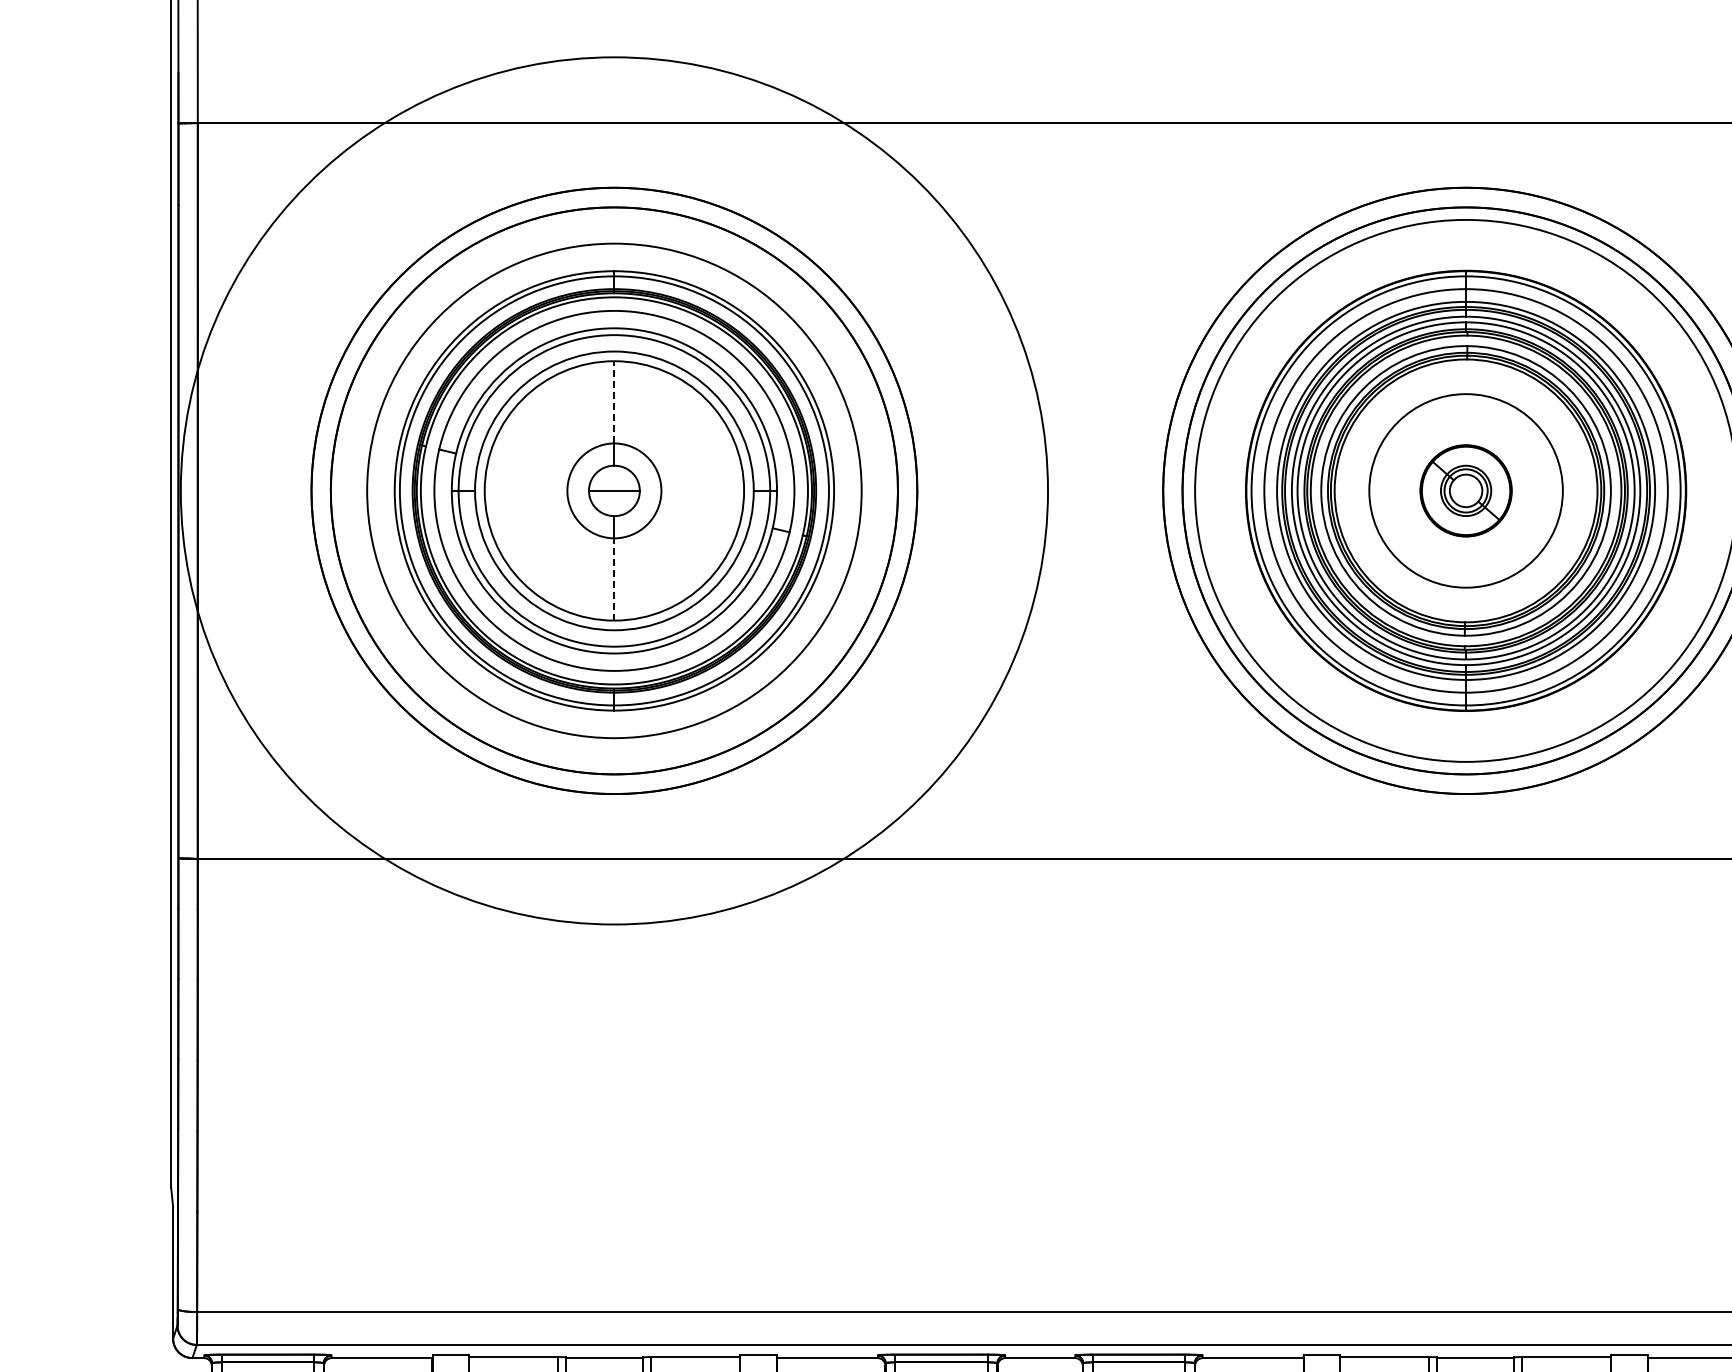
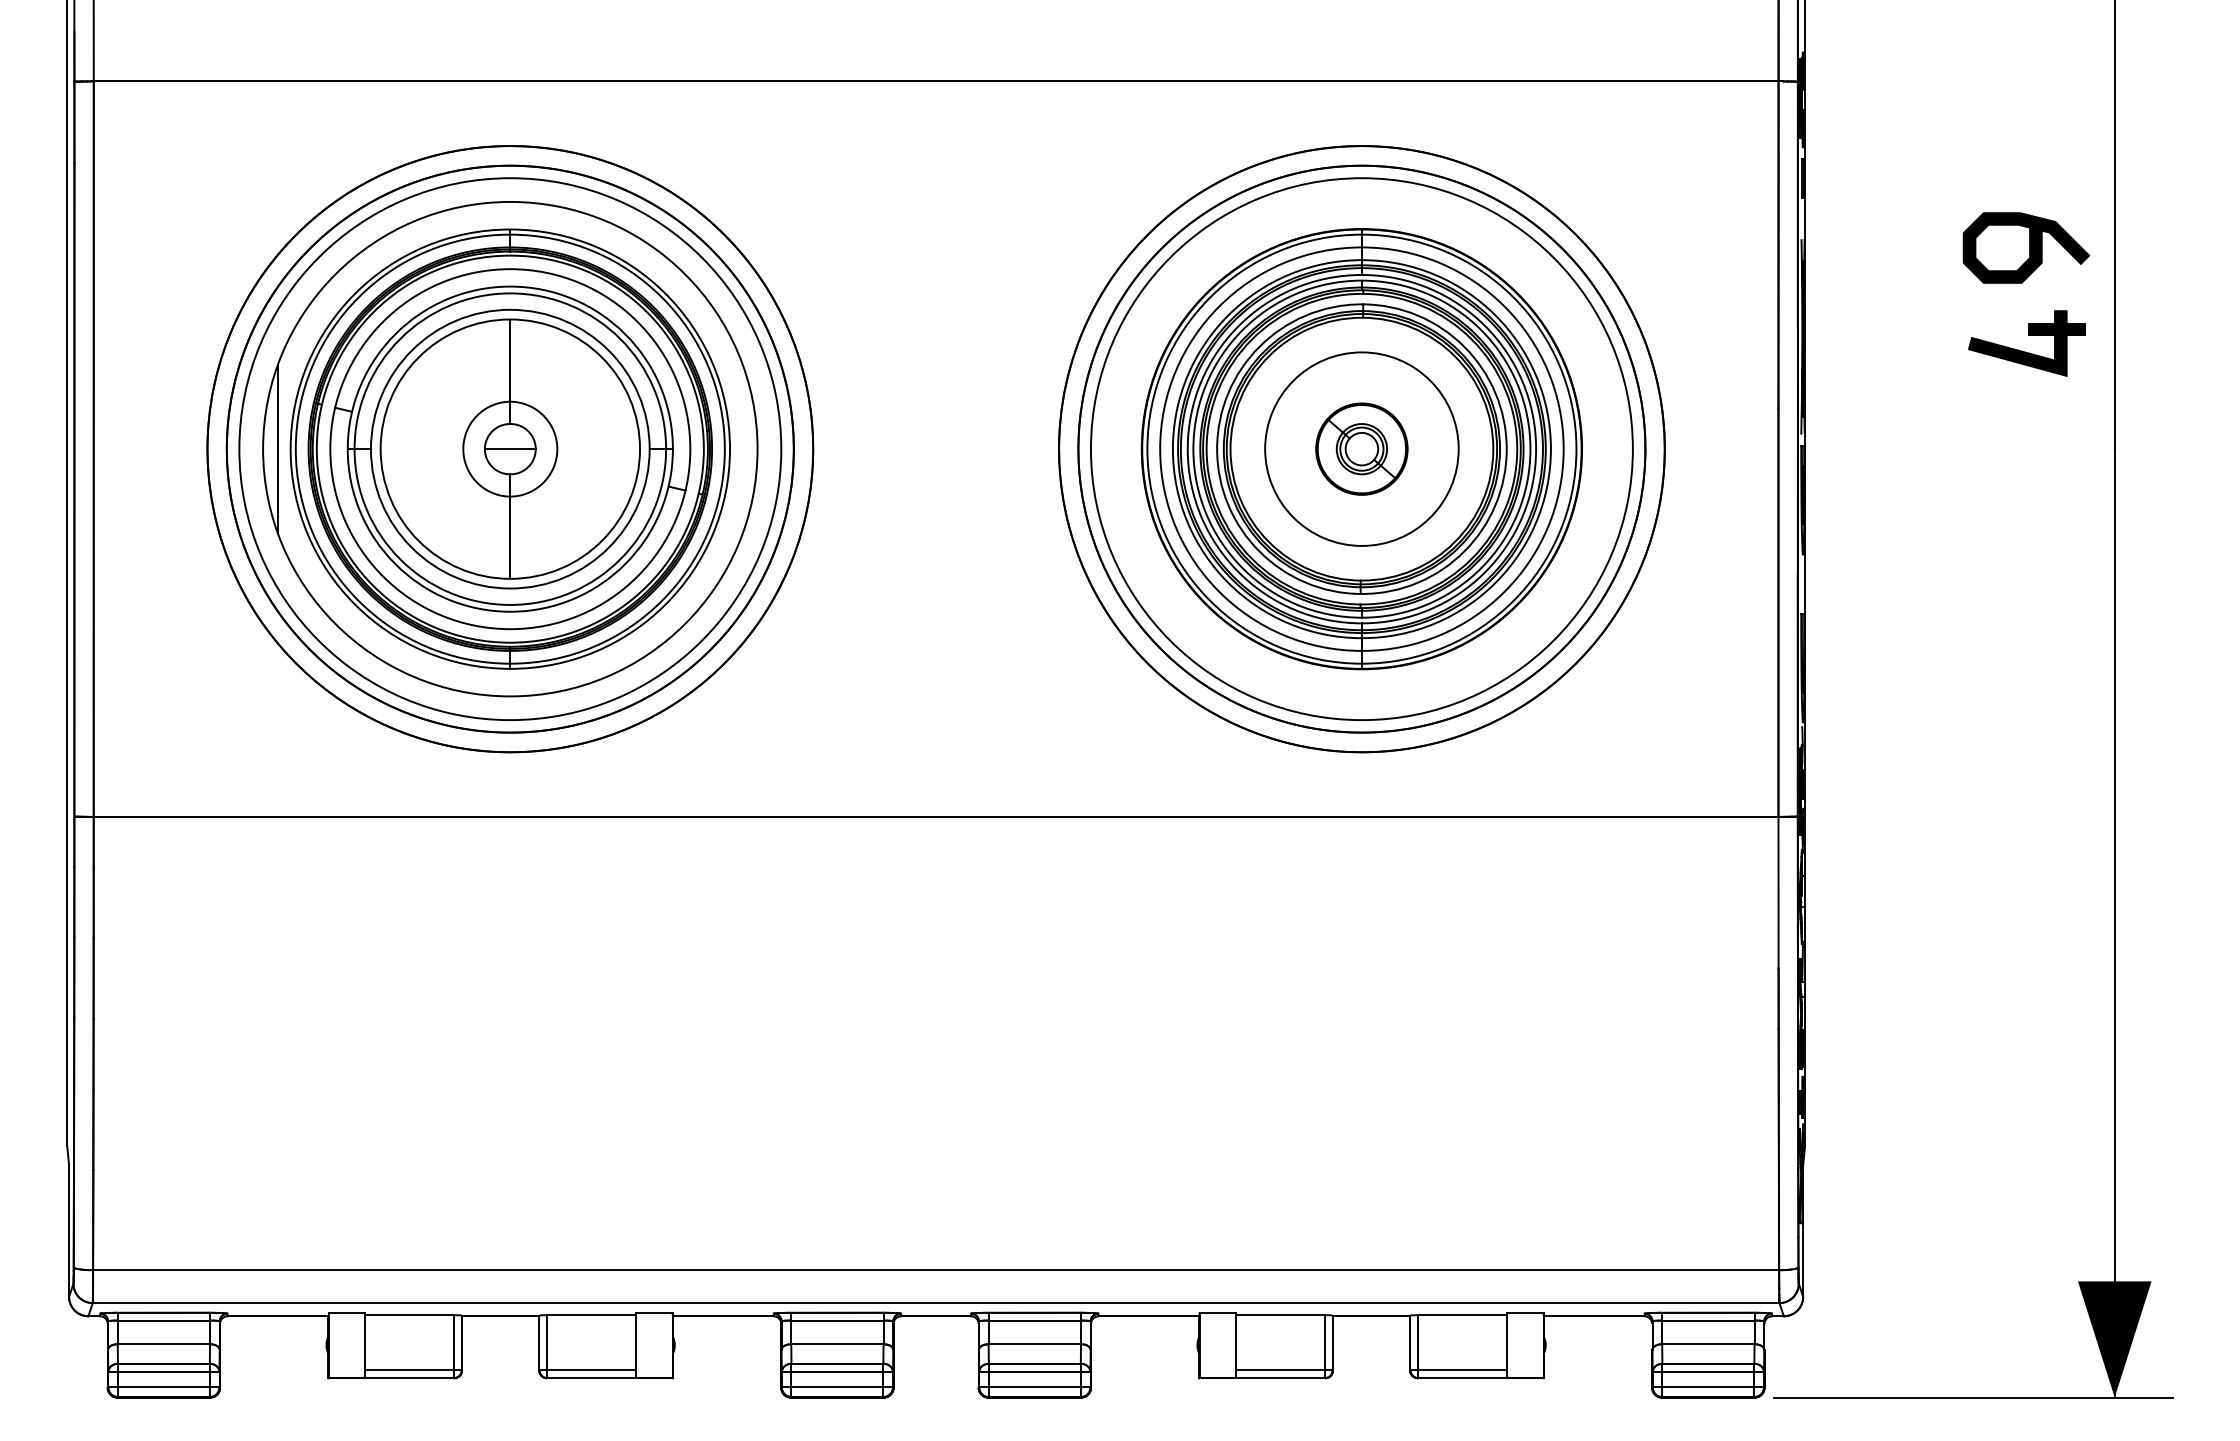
line: (614, 402) -> (510, 360), dashed -> solid
line: (382, 490) -> (278, 448), added
circle: (614, 491) -> (510, 449), size x0.62
line: (614, 579) -> (510, 537), dashed -> solid

